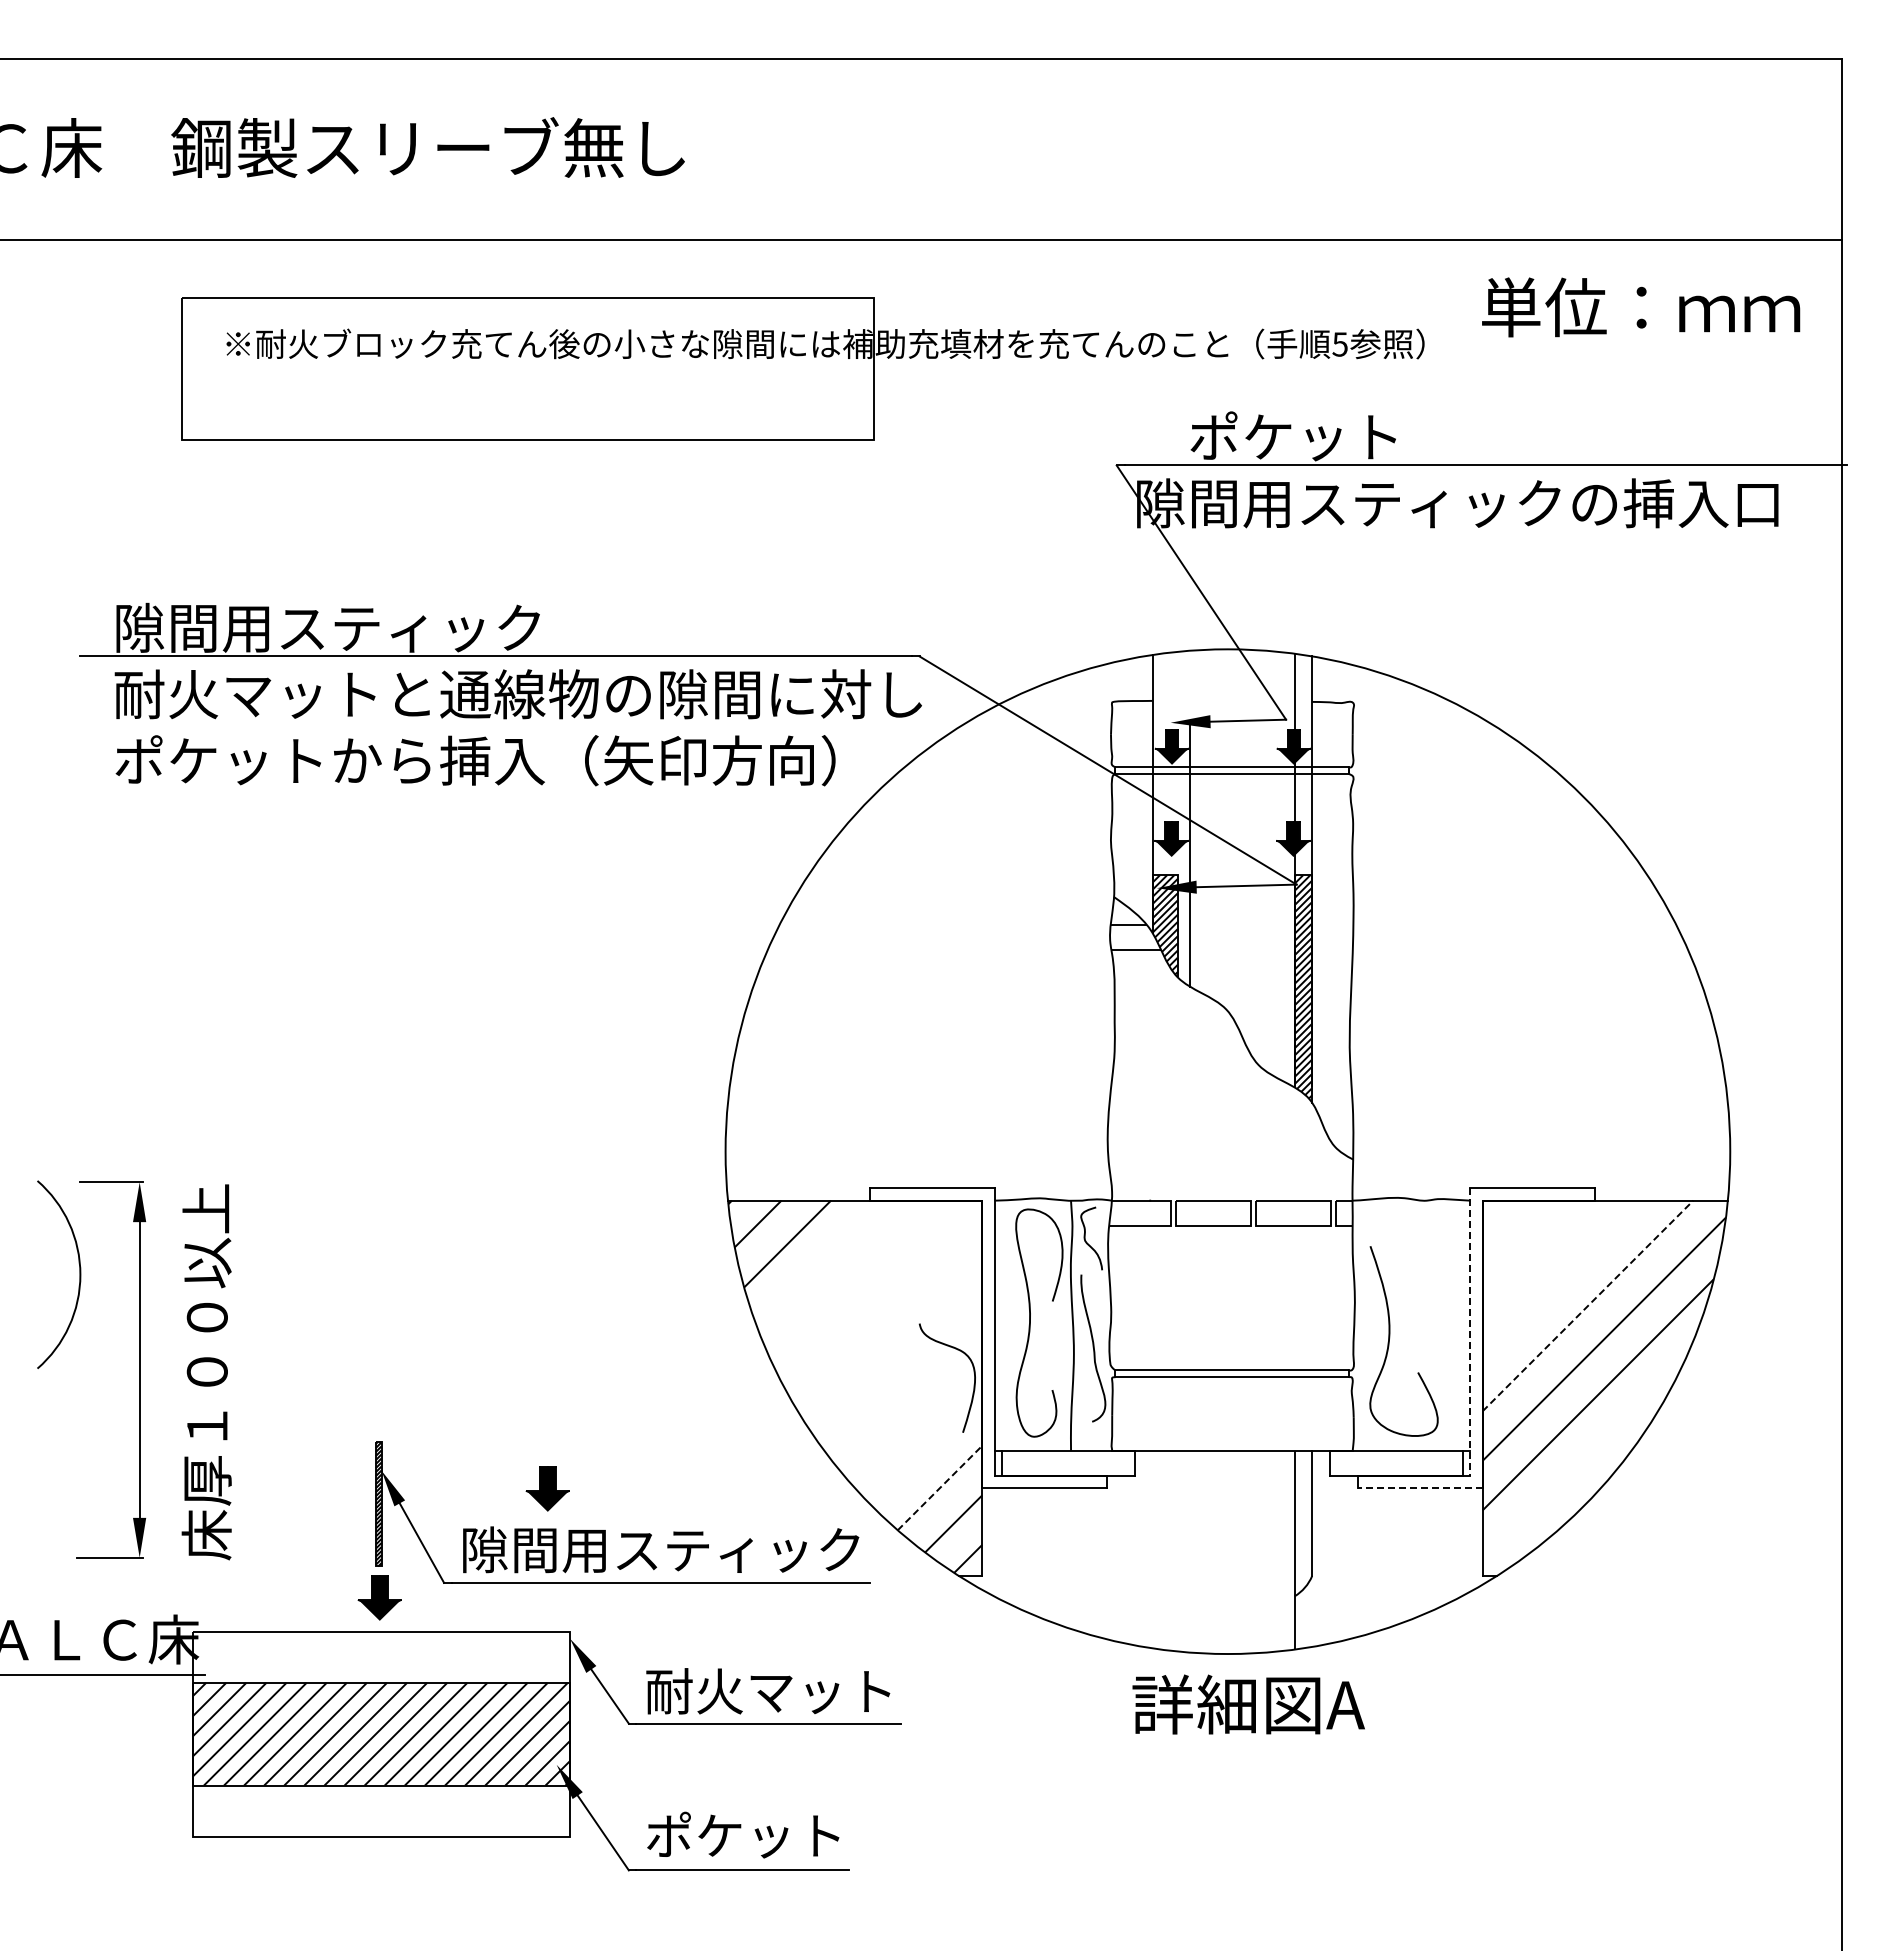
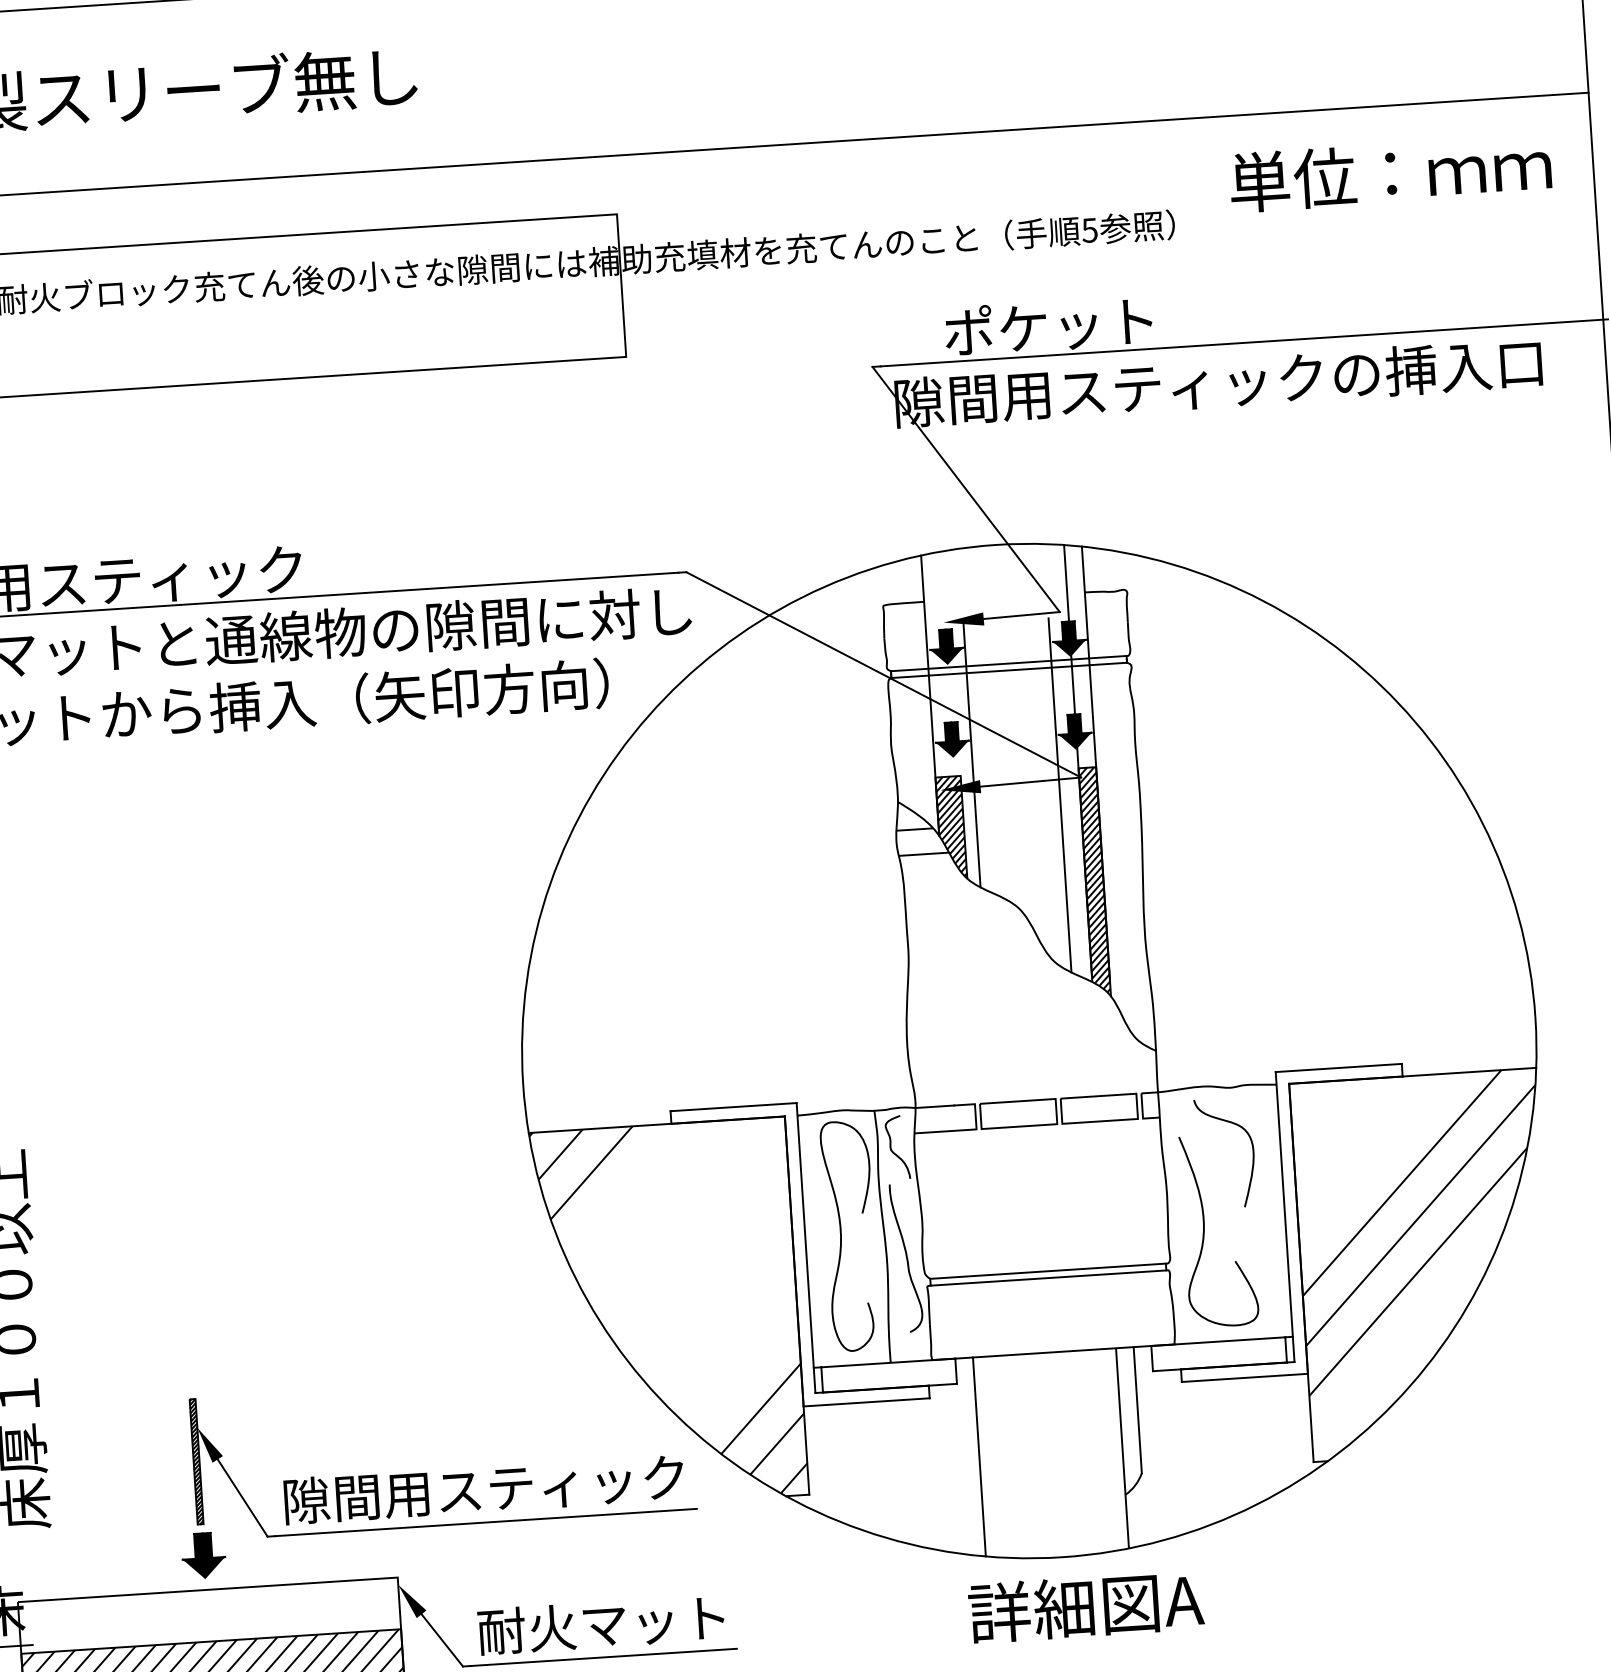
line: (1274, 900) -> (1059, 794), added
line: (1587, 1305) -> (1401, 1182), dashed -> solid
line: (1470, 1332) -> (1285, 1217), dashed -> solid
curve: (973, 1372) -> (1251, 1145), moved
part: (547, 1488) -> (365, 1434), removed
line: (939, 1488) -> (760, 1409), dashed -> solid
line: (1420, 1488) -> (1245, 1377), dashed -> solid
line: (1152, 1549) -> (979, 1456), added

